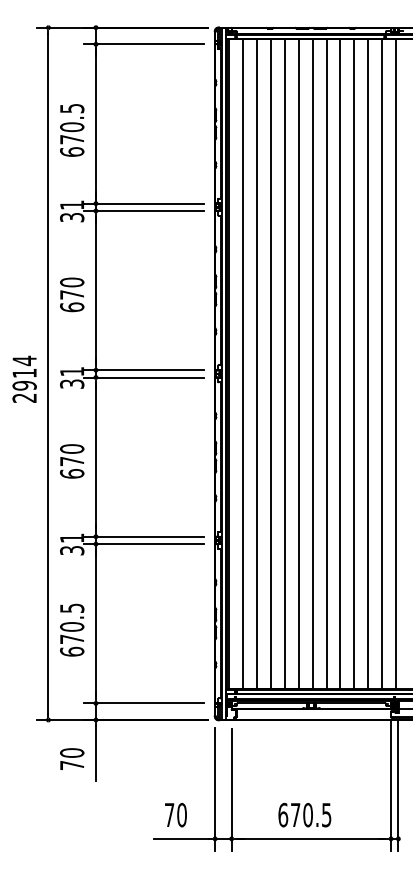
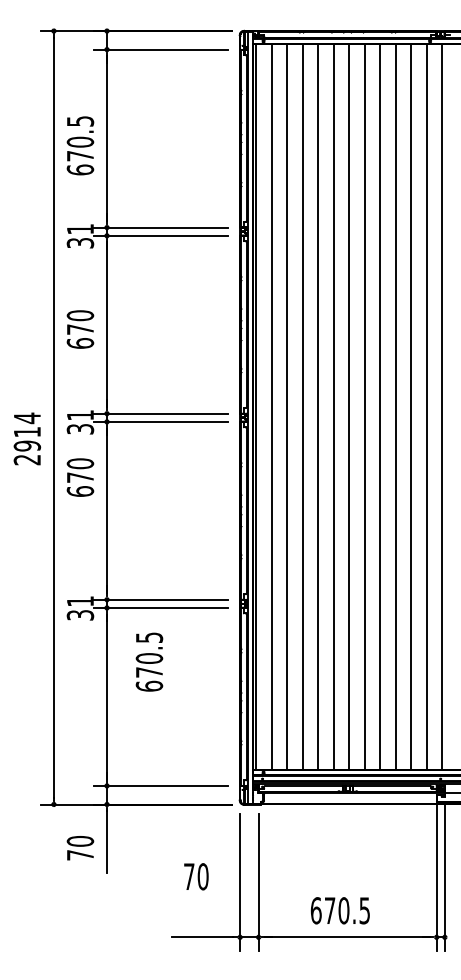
text: (24, 378) -> (27, 438), moved
text: (72, 461) -> (80, 477), moved
text: (72, 629) -> (149, 661), moved
text: (176, 814) -> (196, 876), moved

